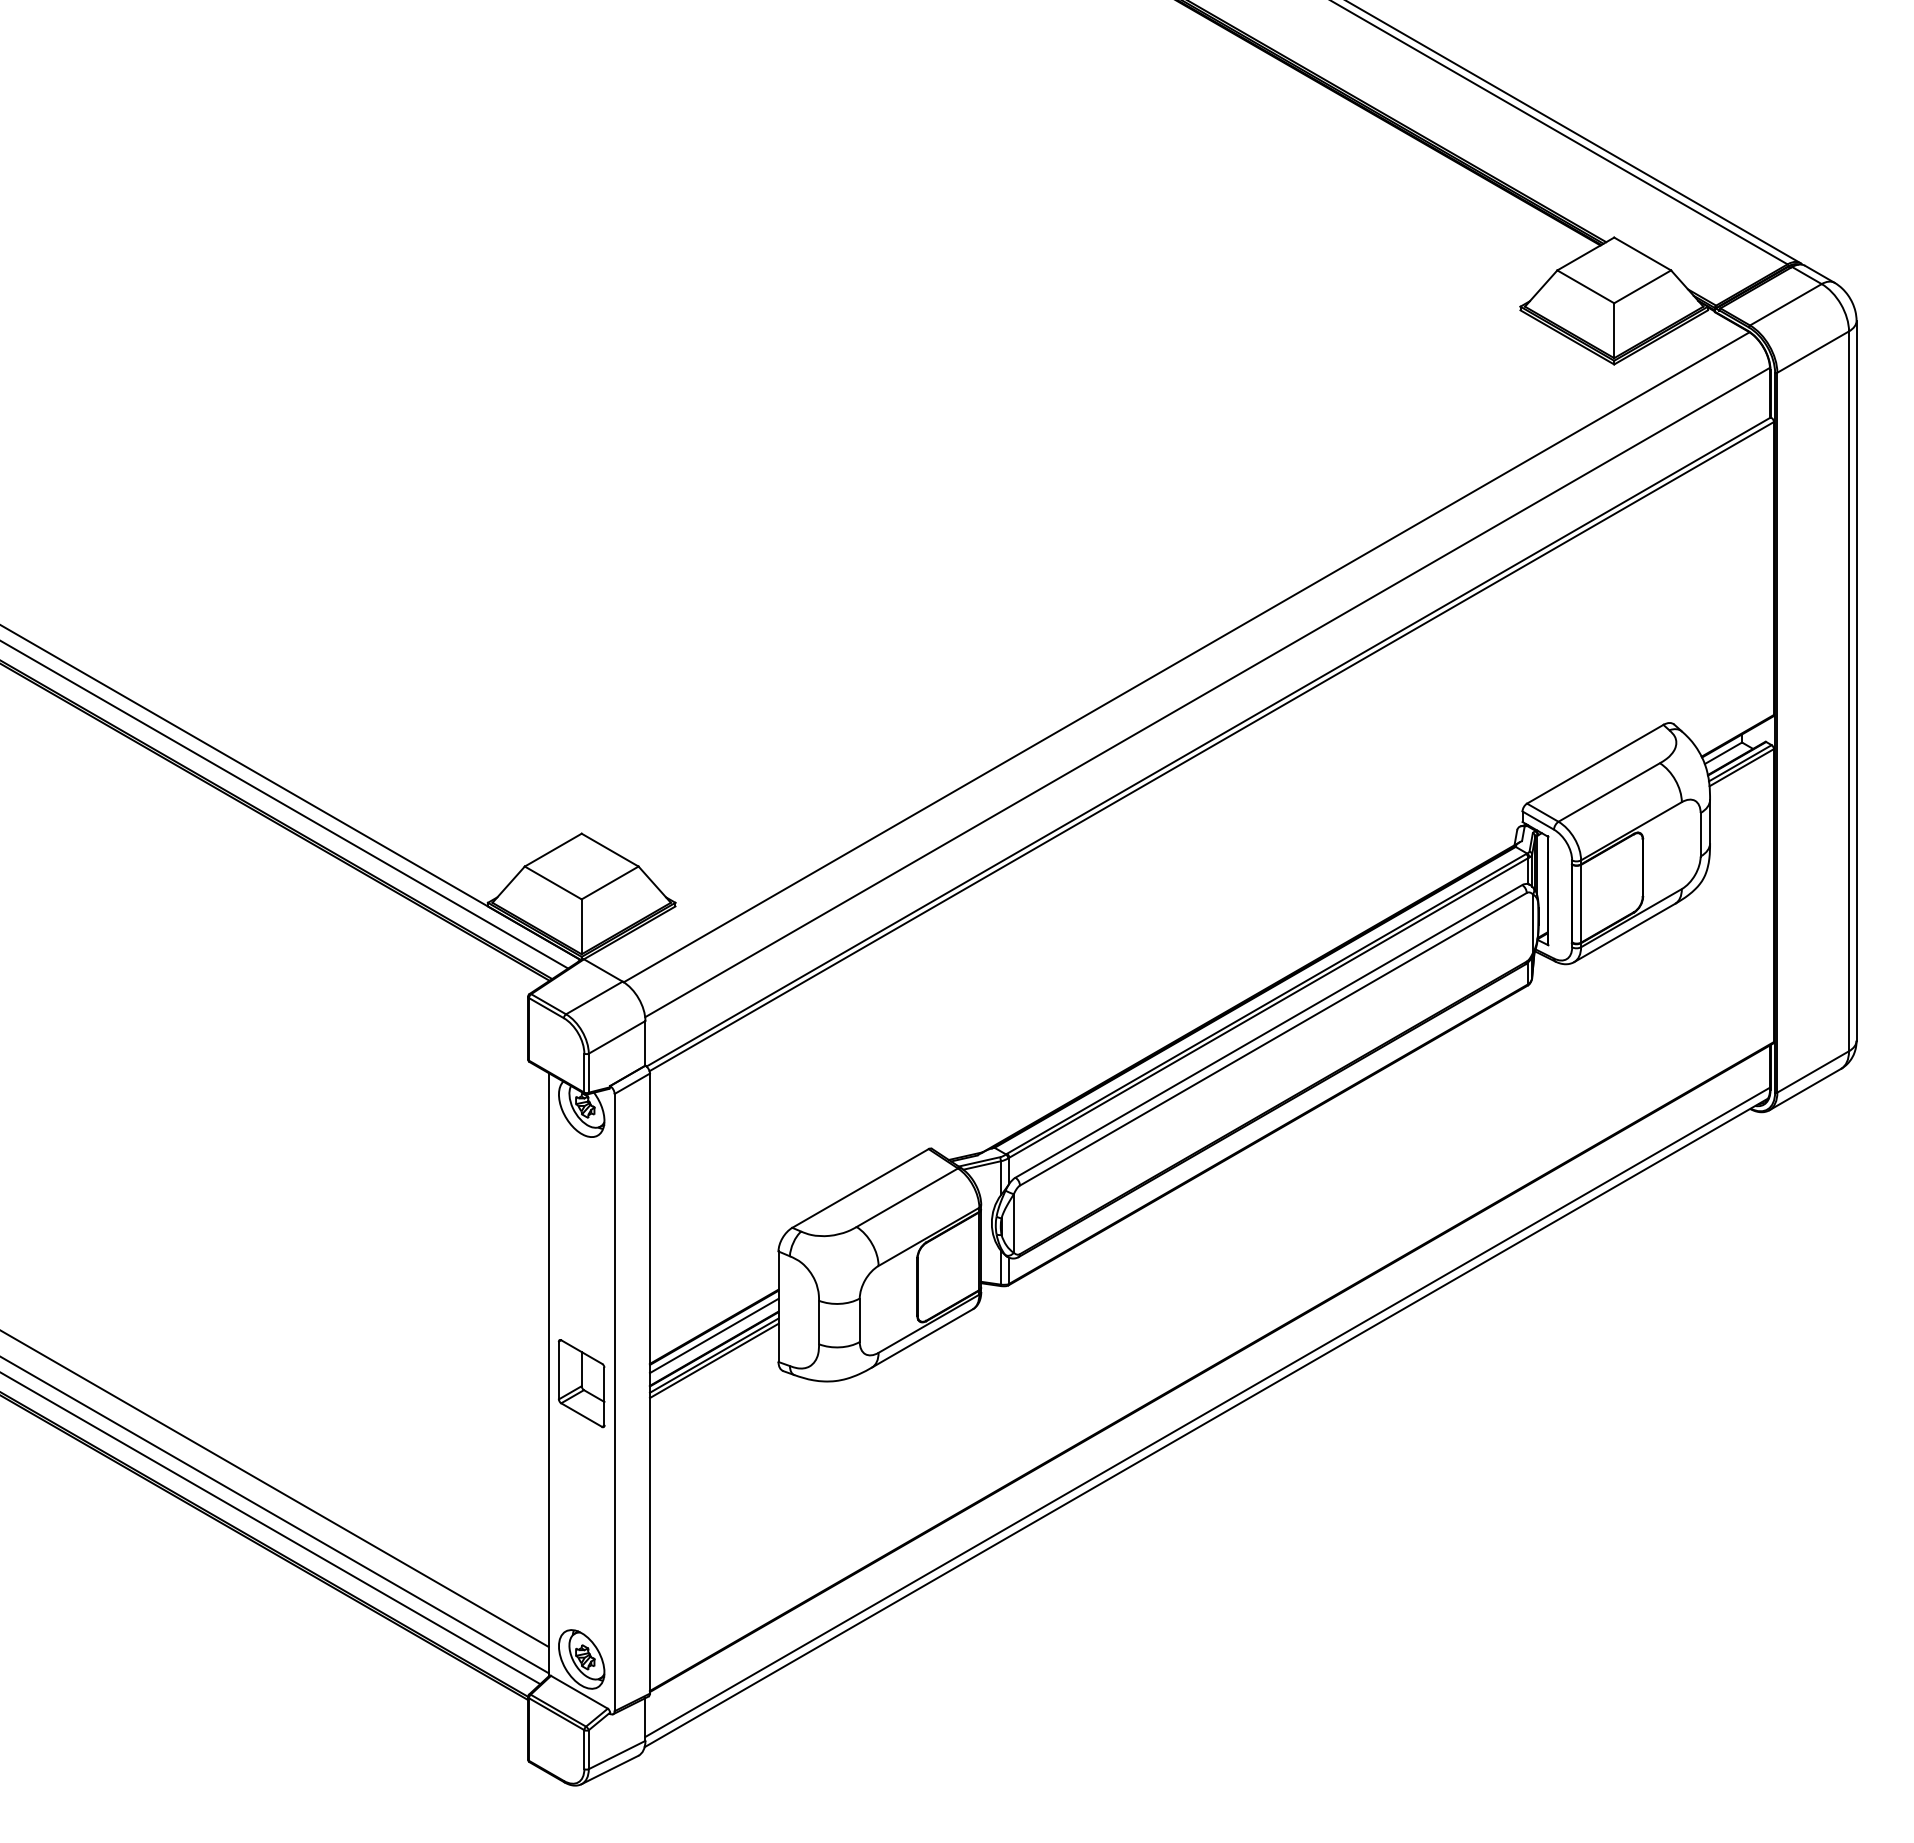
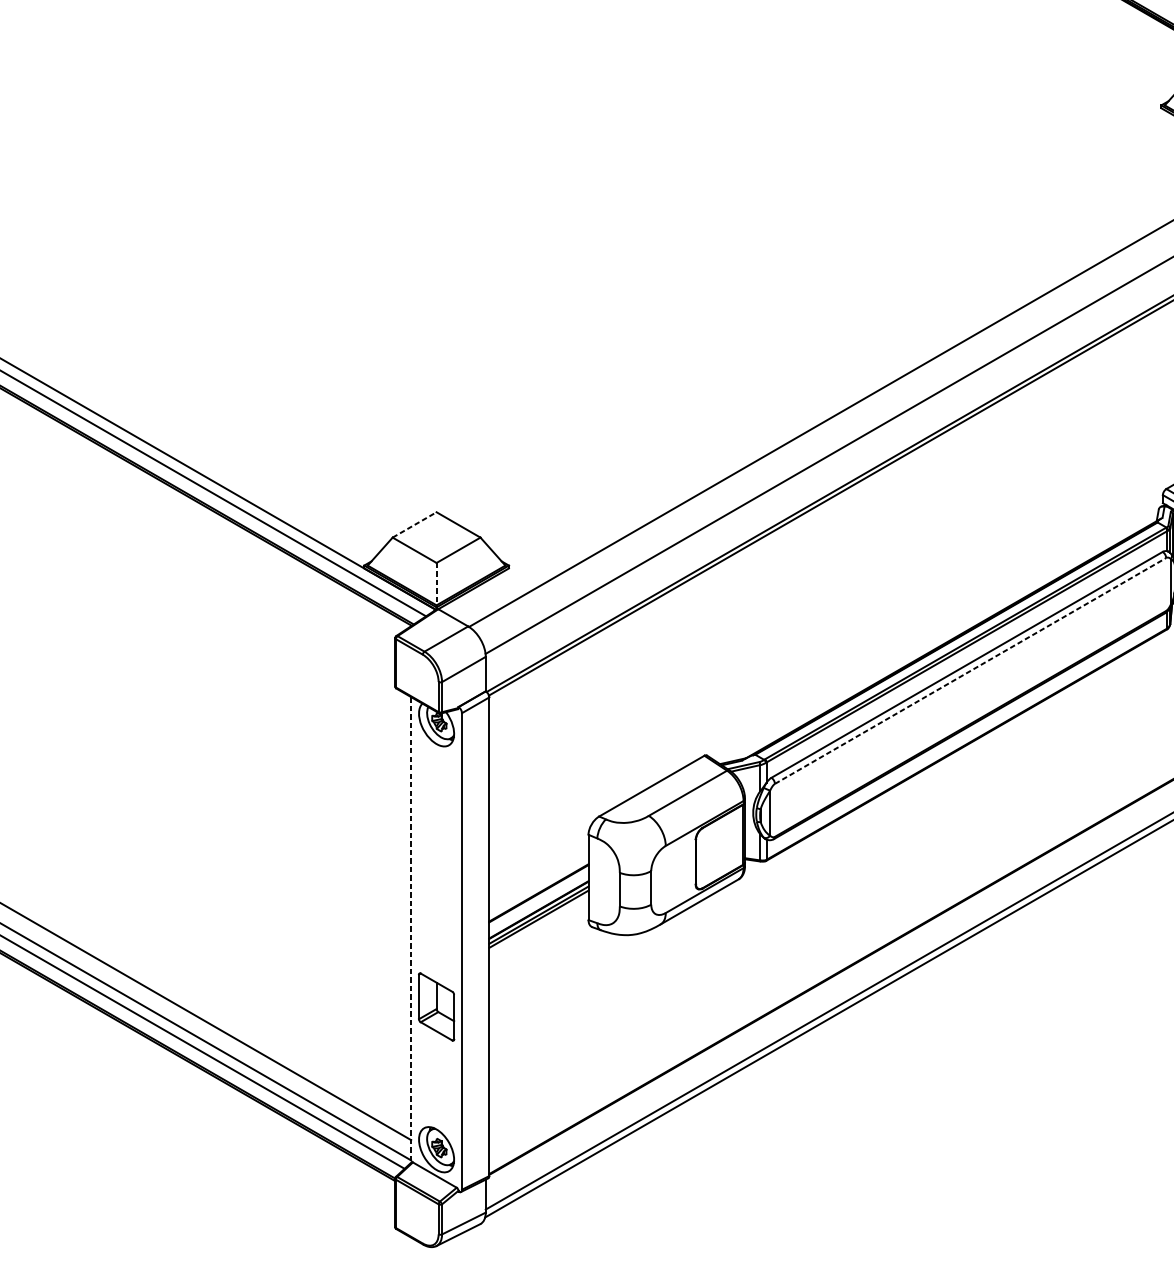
line: (553, 850) -> (414, 525), solid -> dashed
line: (581, 927) -> (436, 584), solid -> dashed
line: (1273, 1039) -> (970, 671), solid -> dashed
line: (713, 1335) -> (538, 899), removed
line: (548, 1374) -> (410, 929), solid -> dashed
part: (581, 1383) -> (436, 1006), moved

